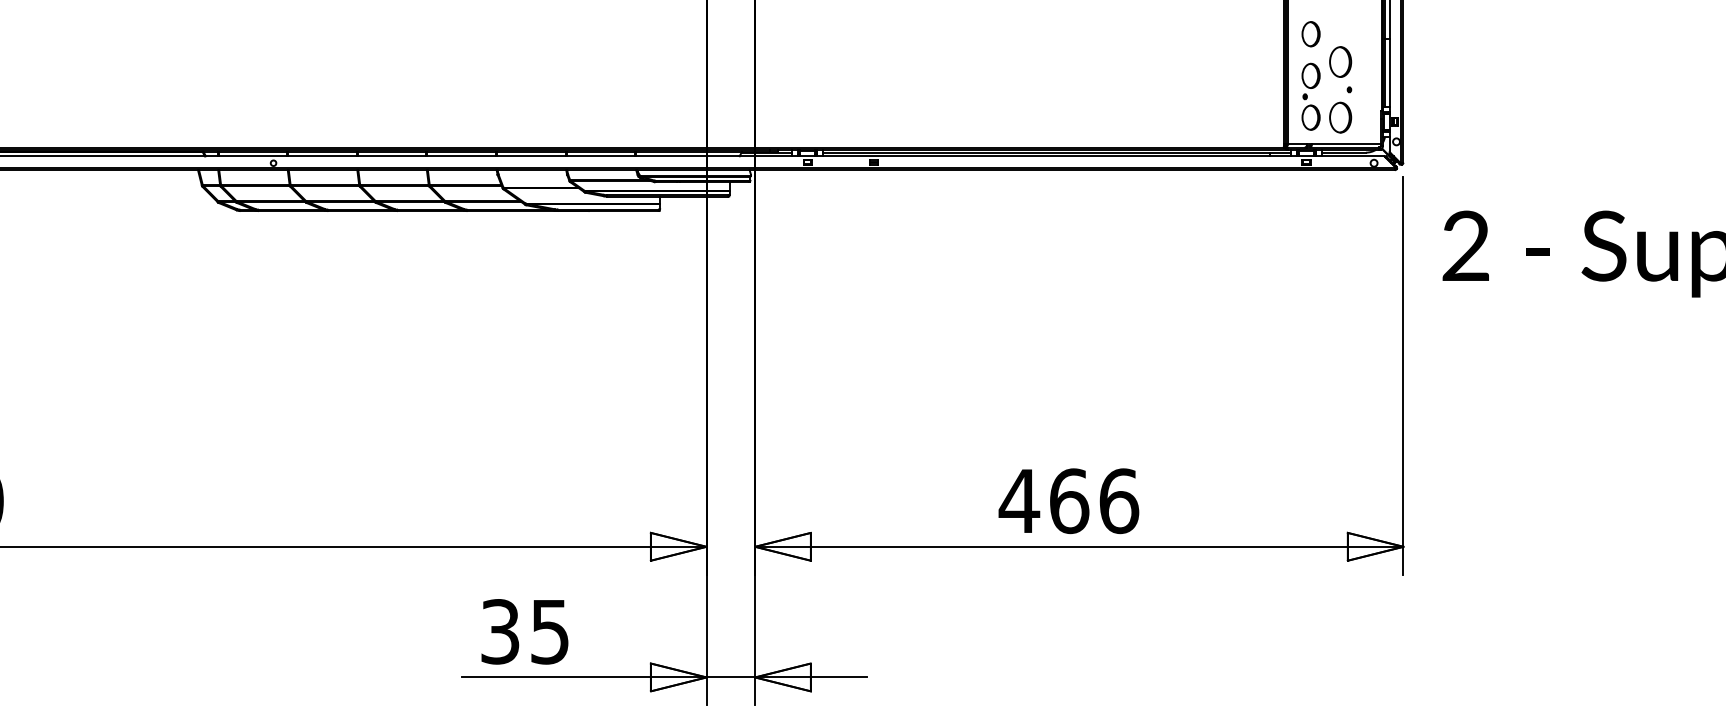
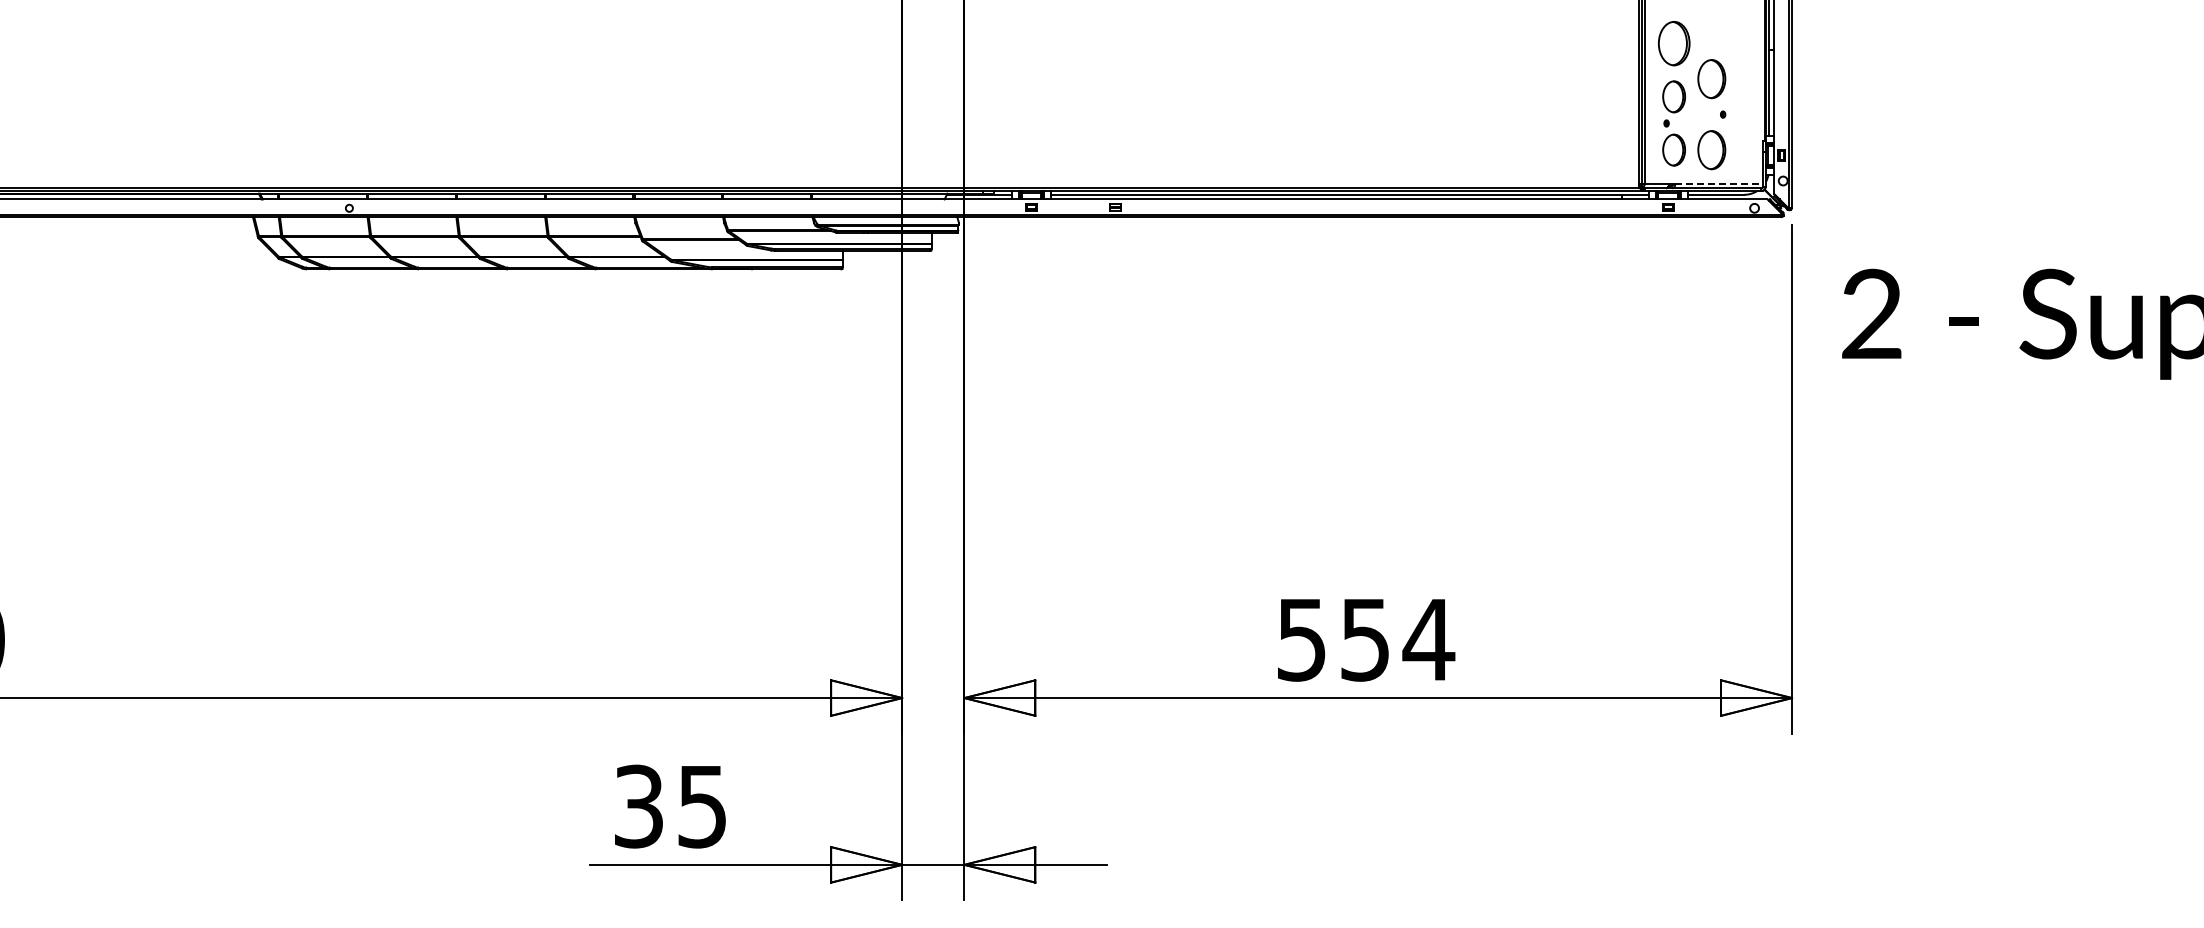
part: (1310, 34) -> (1673, 43), size x1.4
line: (1346, 143) -> (1719, 183), solid -> dashed
text: (1069, 500) -> (1365, 639), 466 -> 554

